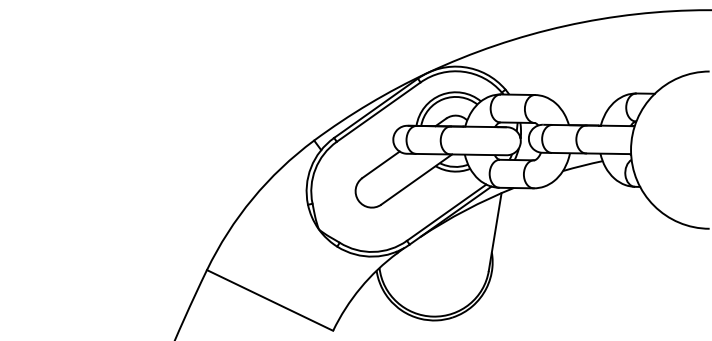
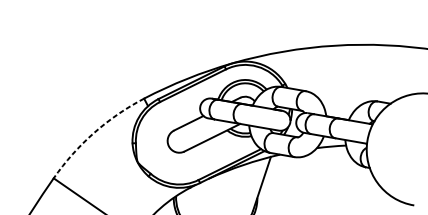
arc: (252, 198) -> (93, 132), solid -> dashed

